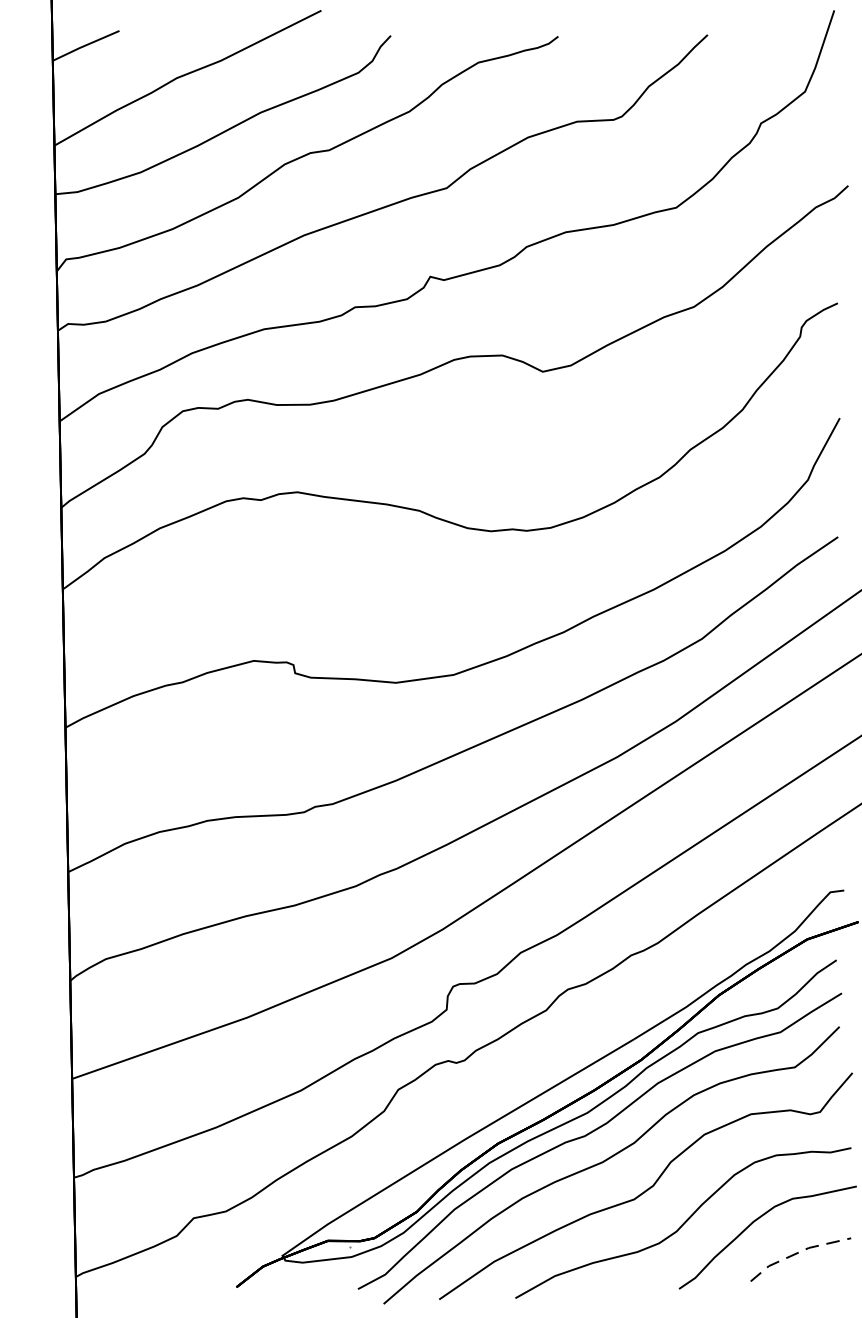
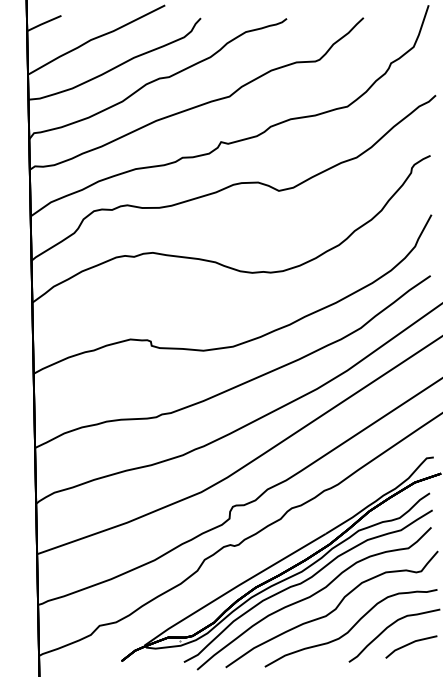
line: (798, 1252) -> (410, 643), dashed -> solid

